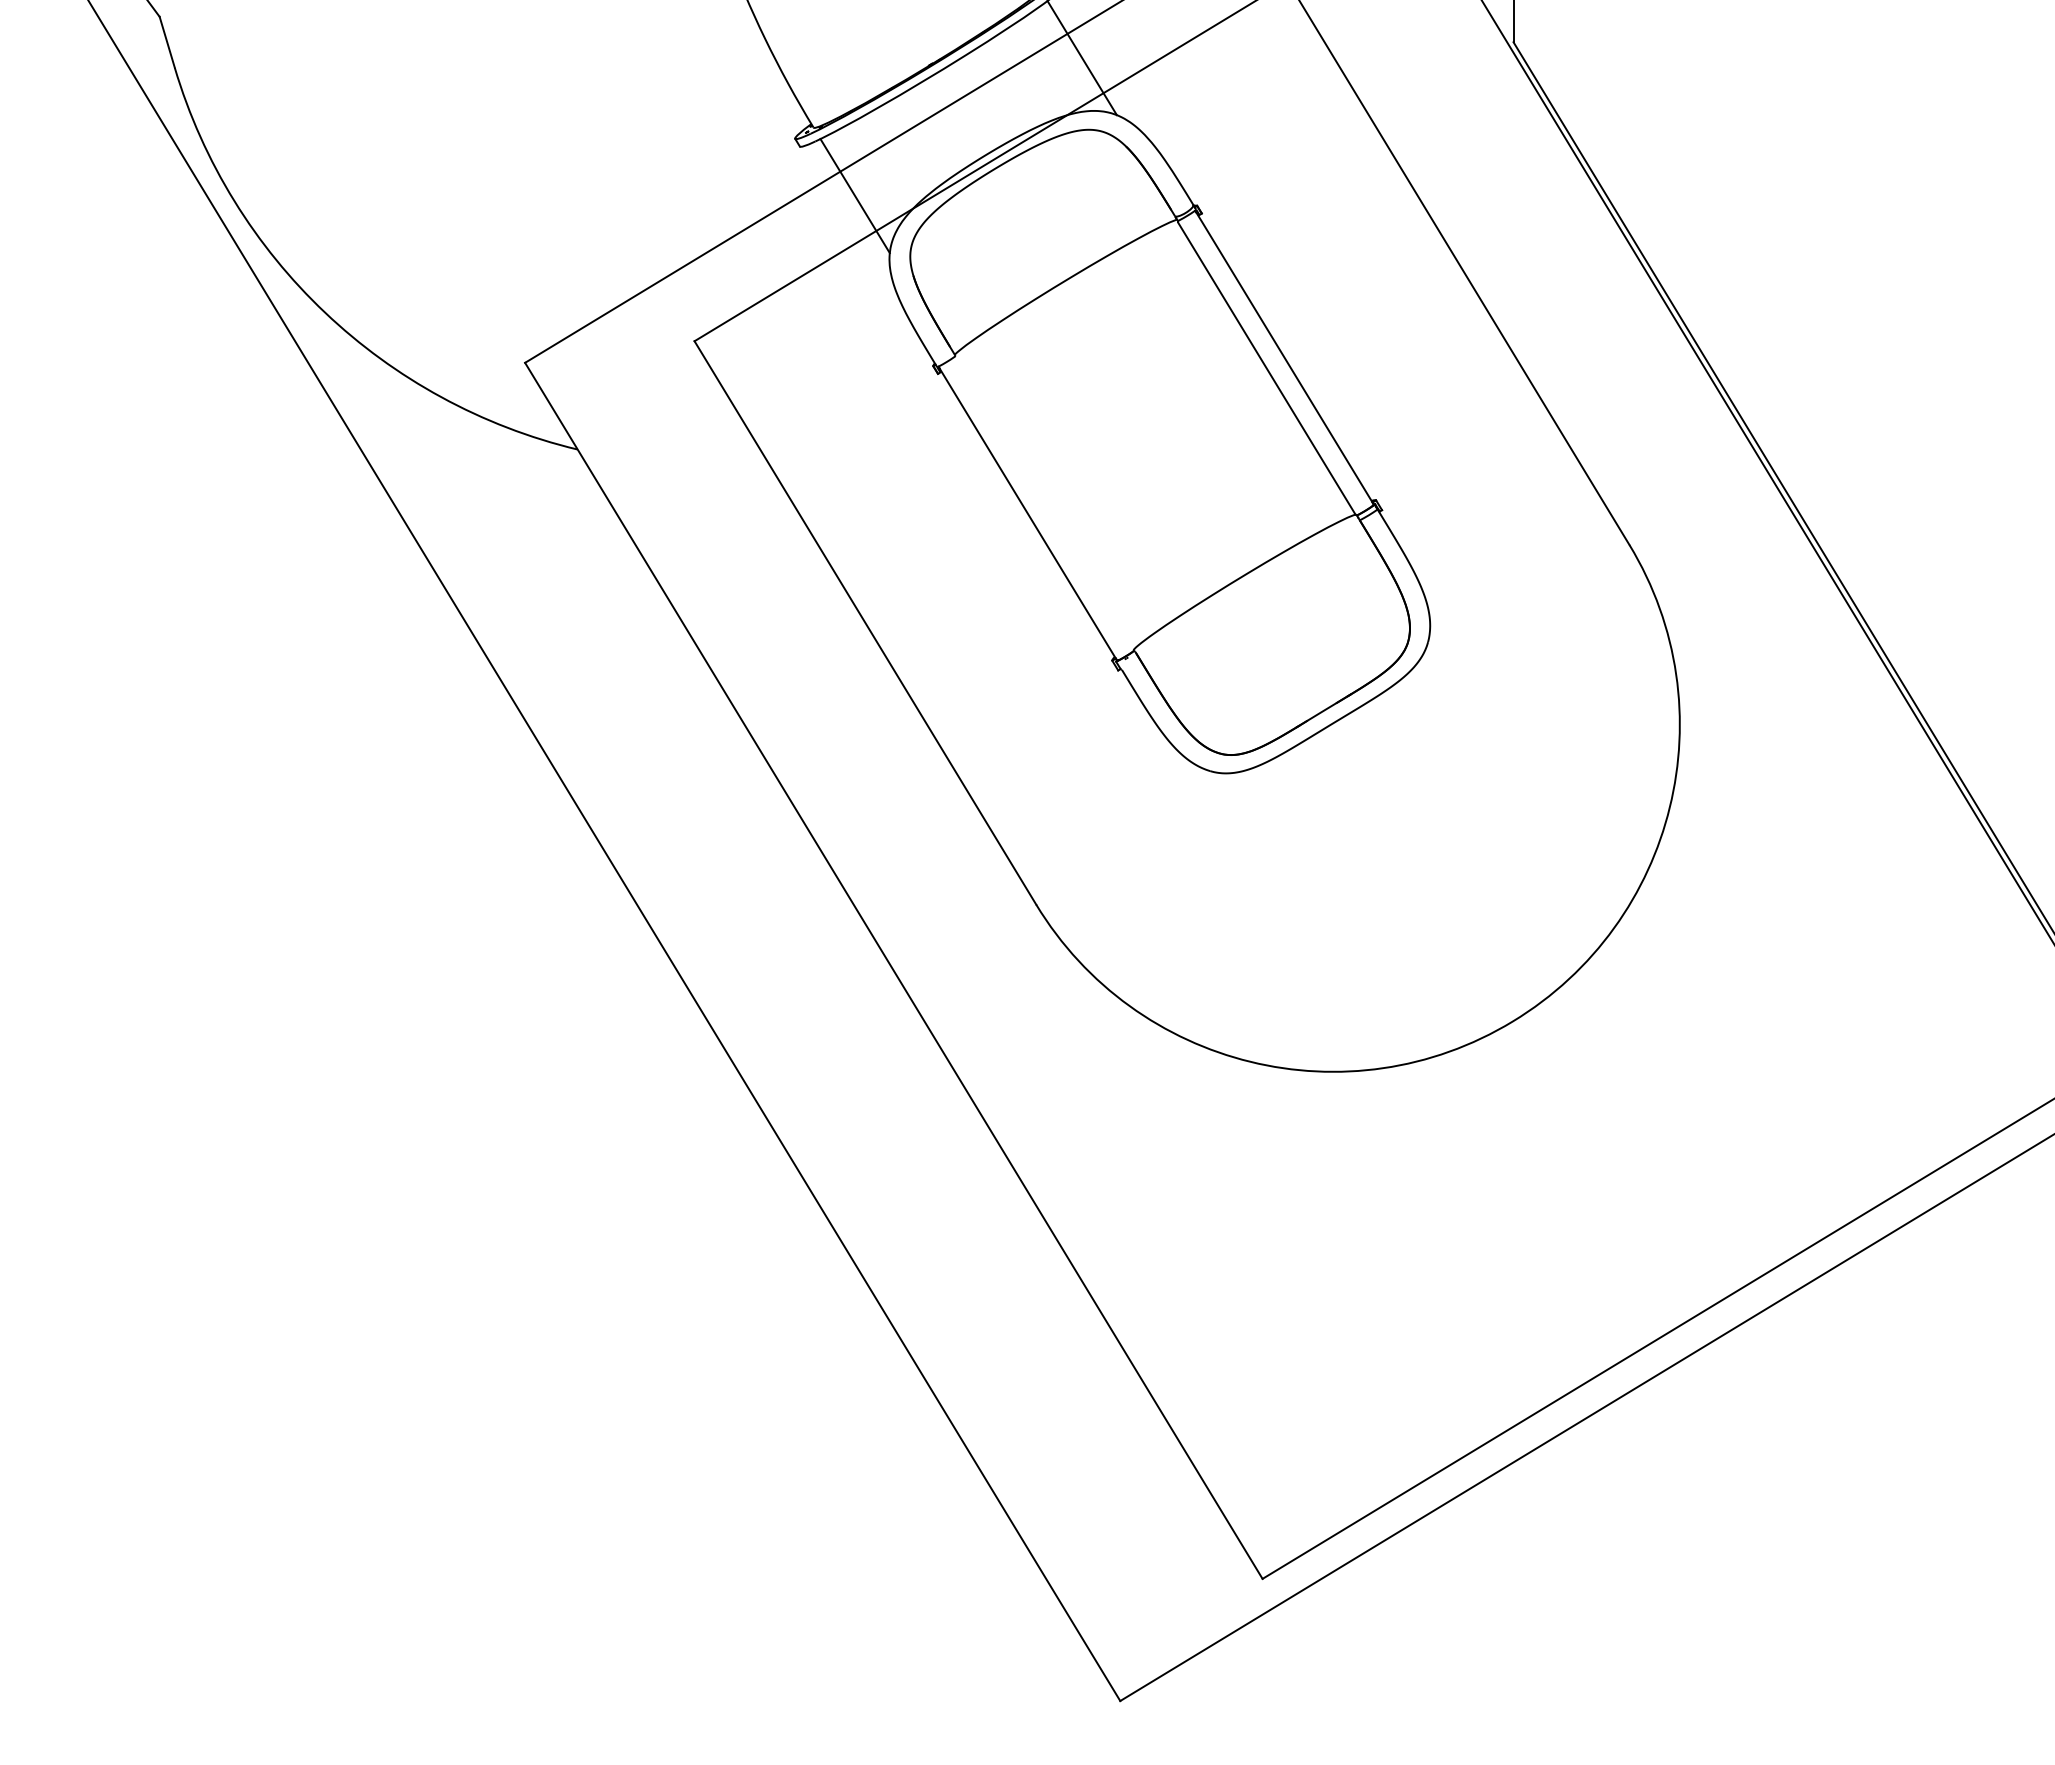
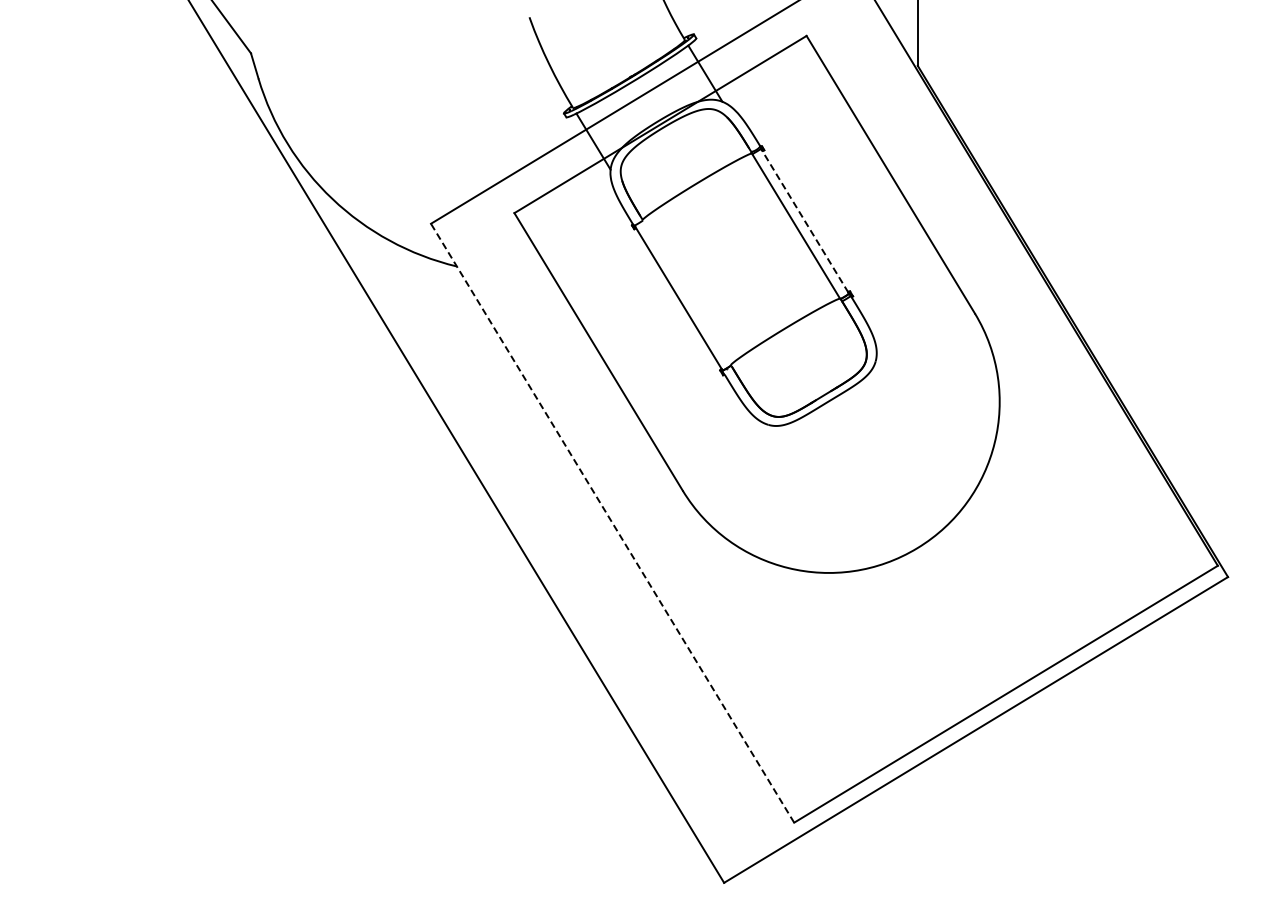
line: (1285, 358) -> (805, 221), solid -> dashed
line: (893, 969) -> (612, 522), solid -> dashed

